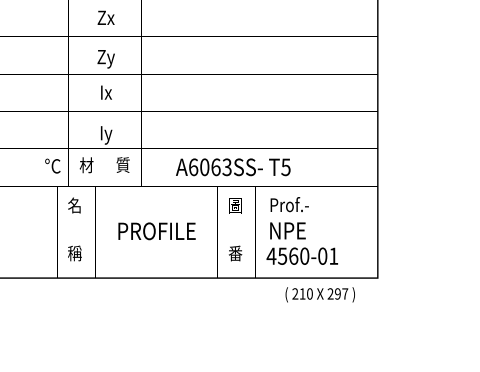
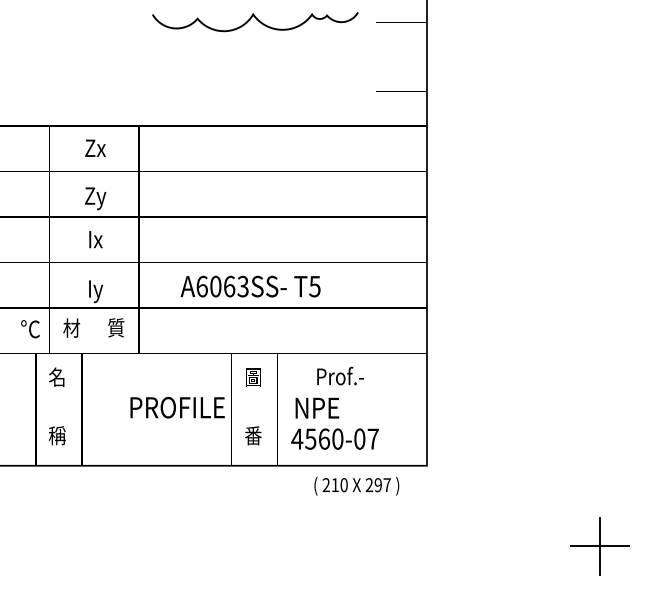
text: (233, 167) -> (250, 286), moved
text: (289, 204) -> (340, 375), moved
text: (156, 231) -> (177, 407), moved
text: (333, 255) -> (372, 438), 4560-01 -> 4560-07

